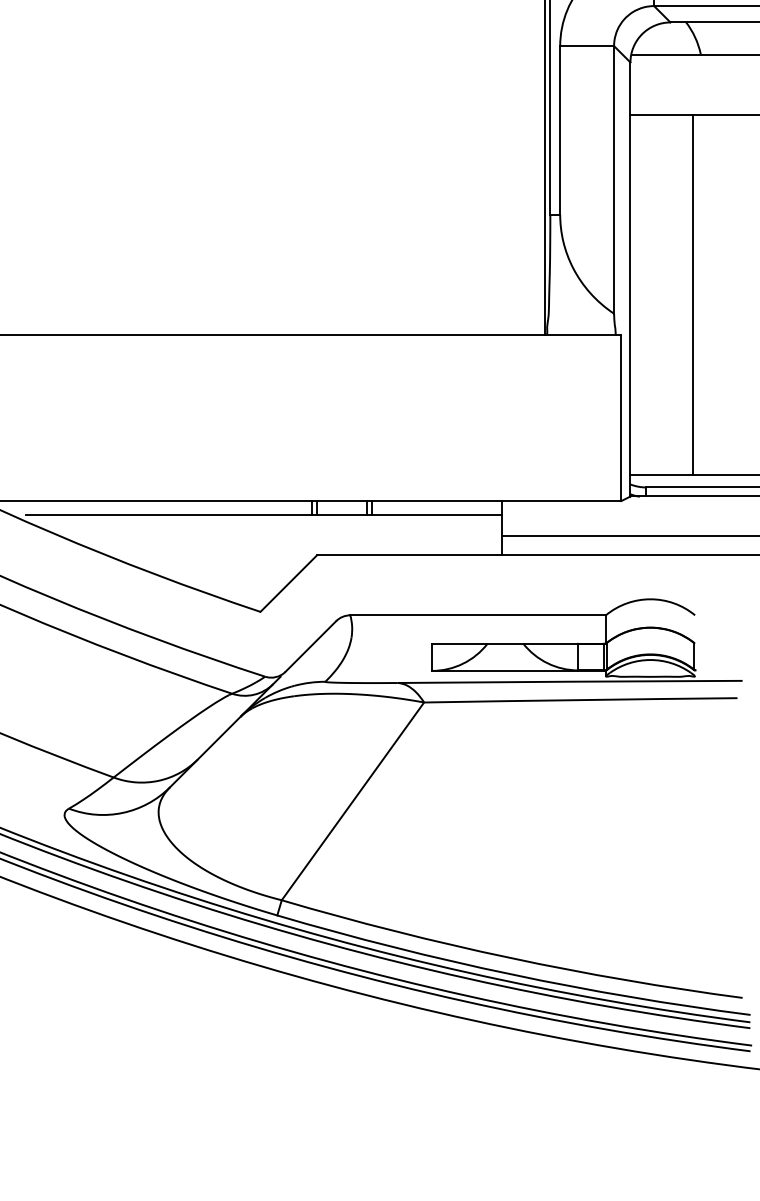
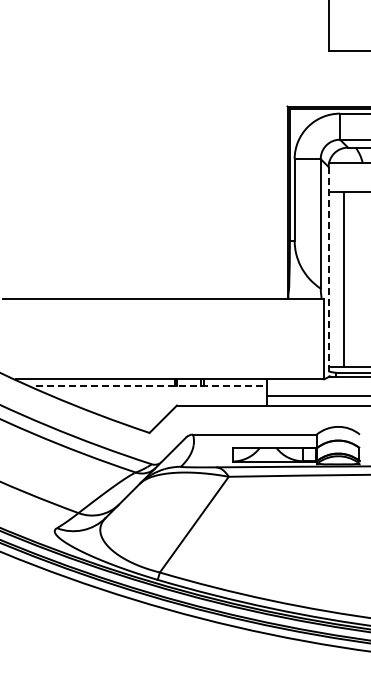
line: (630, 280) -> (328, 272), solid -> dashed
line: (692, 294) -> (343, 279), moved
line: (264, 515) -> (151, 386), solid -> dashed

